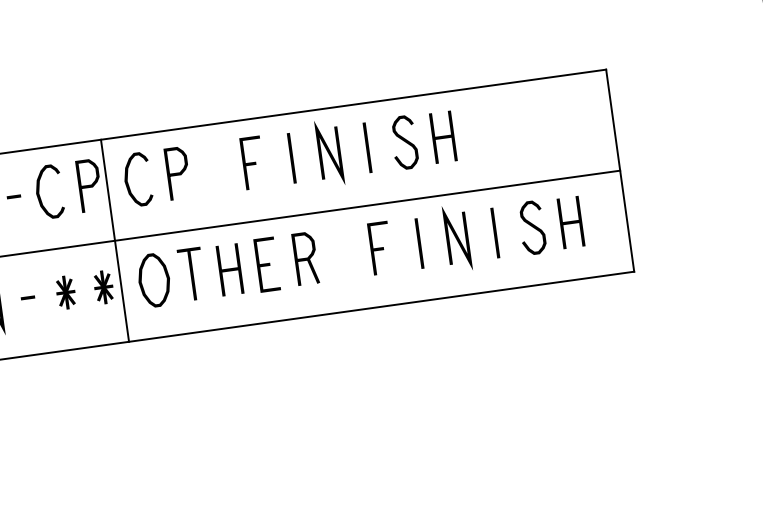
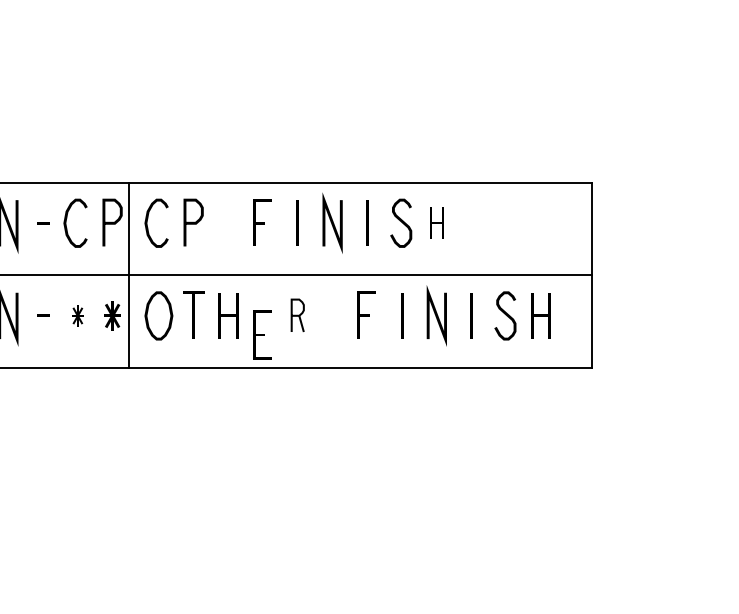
part: (442, 136) -> (436, 222), size x0.7
part: (305, 258) -> (297, 315), size x0.7
part: (267, 264) -> (262, 334), moved
part: (65, 292) -> (77, 315), size x0.7

